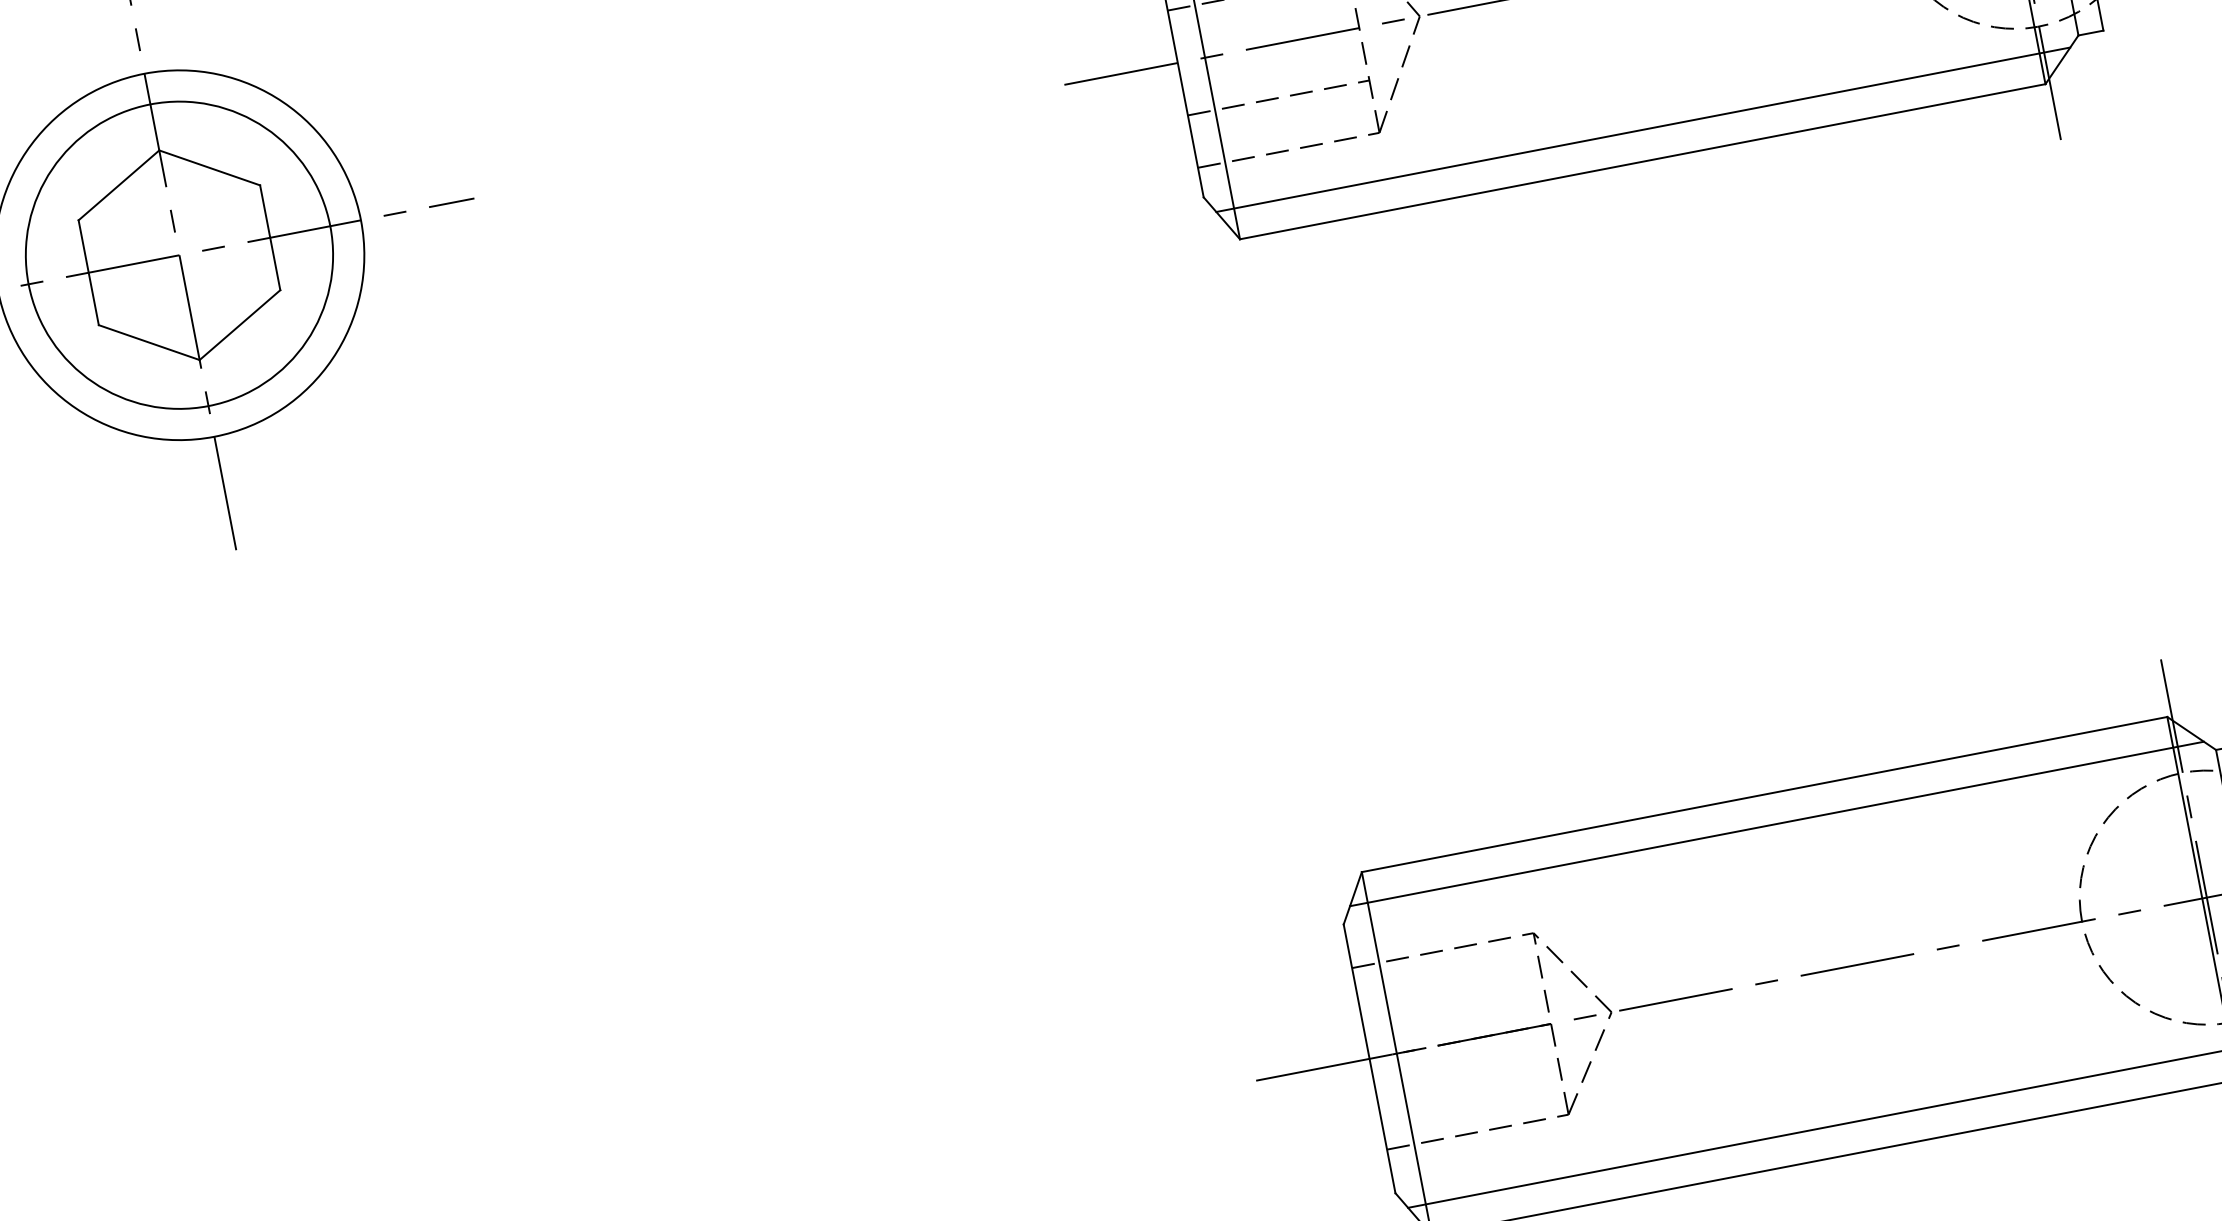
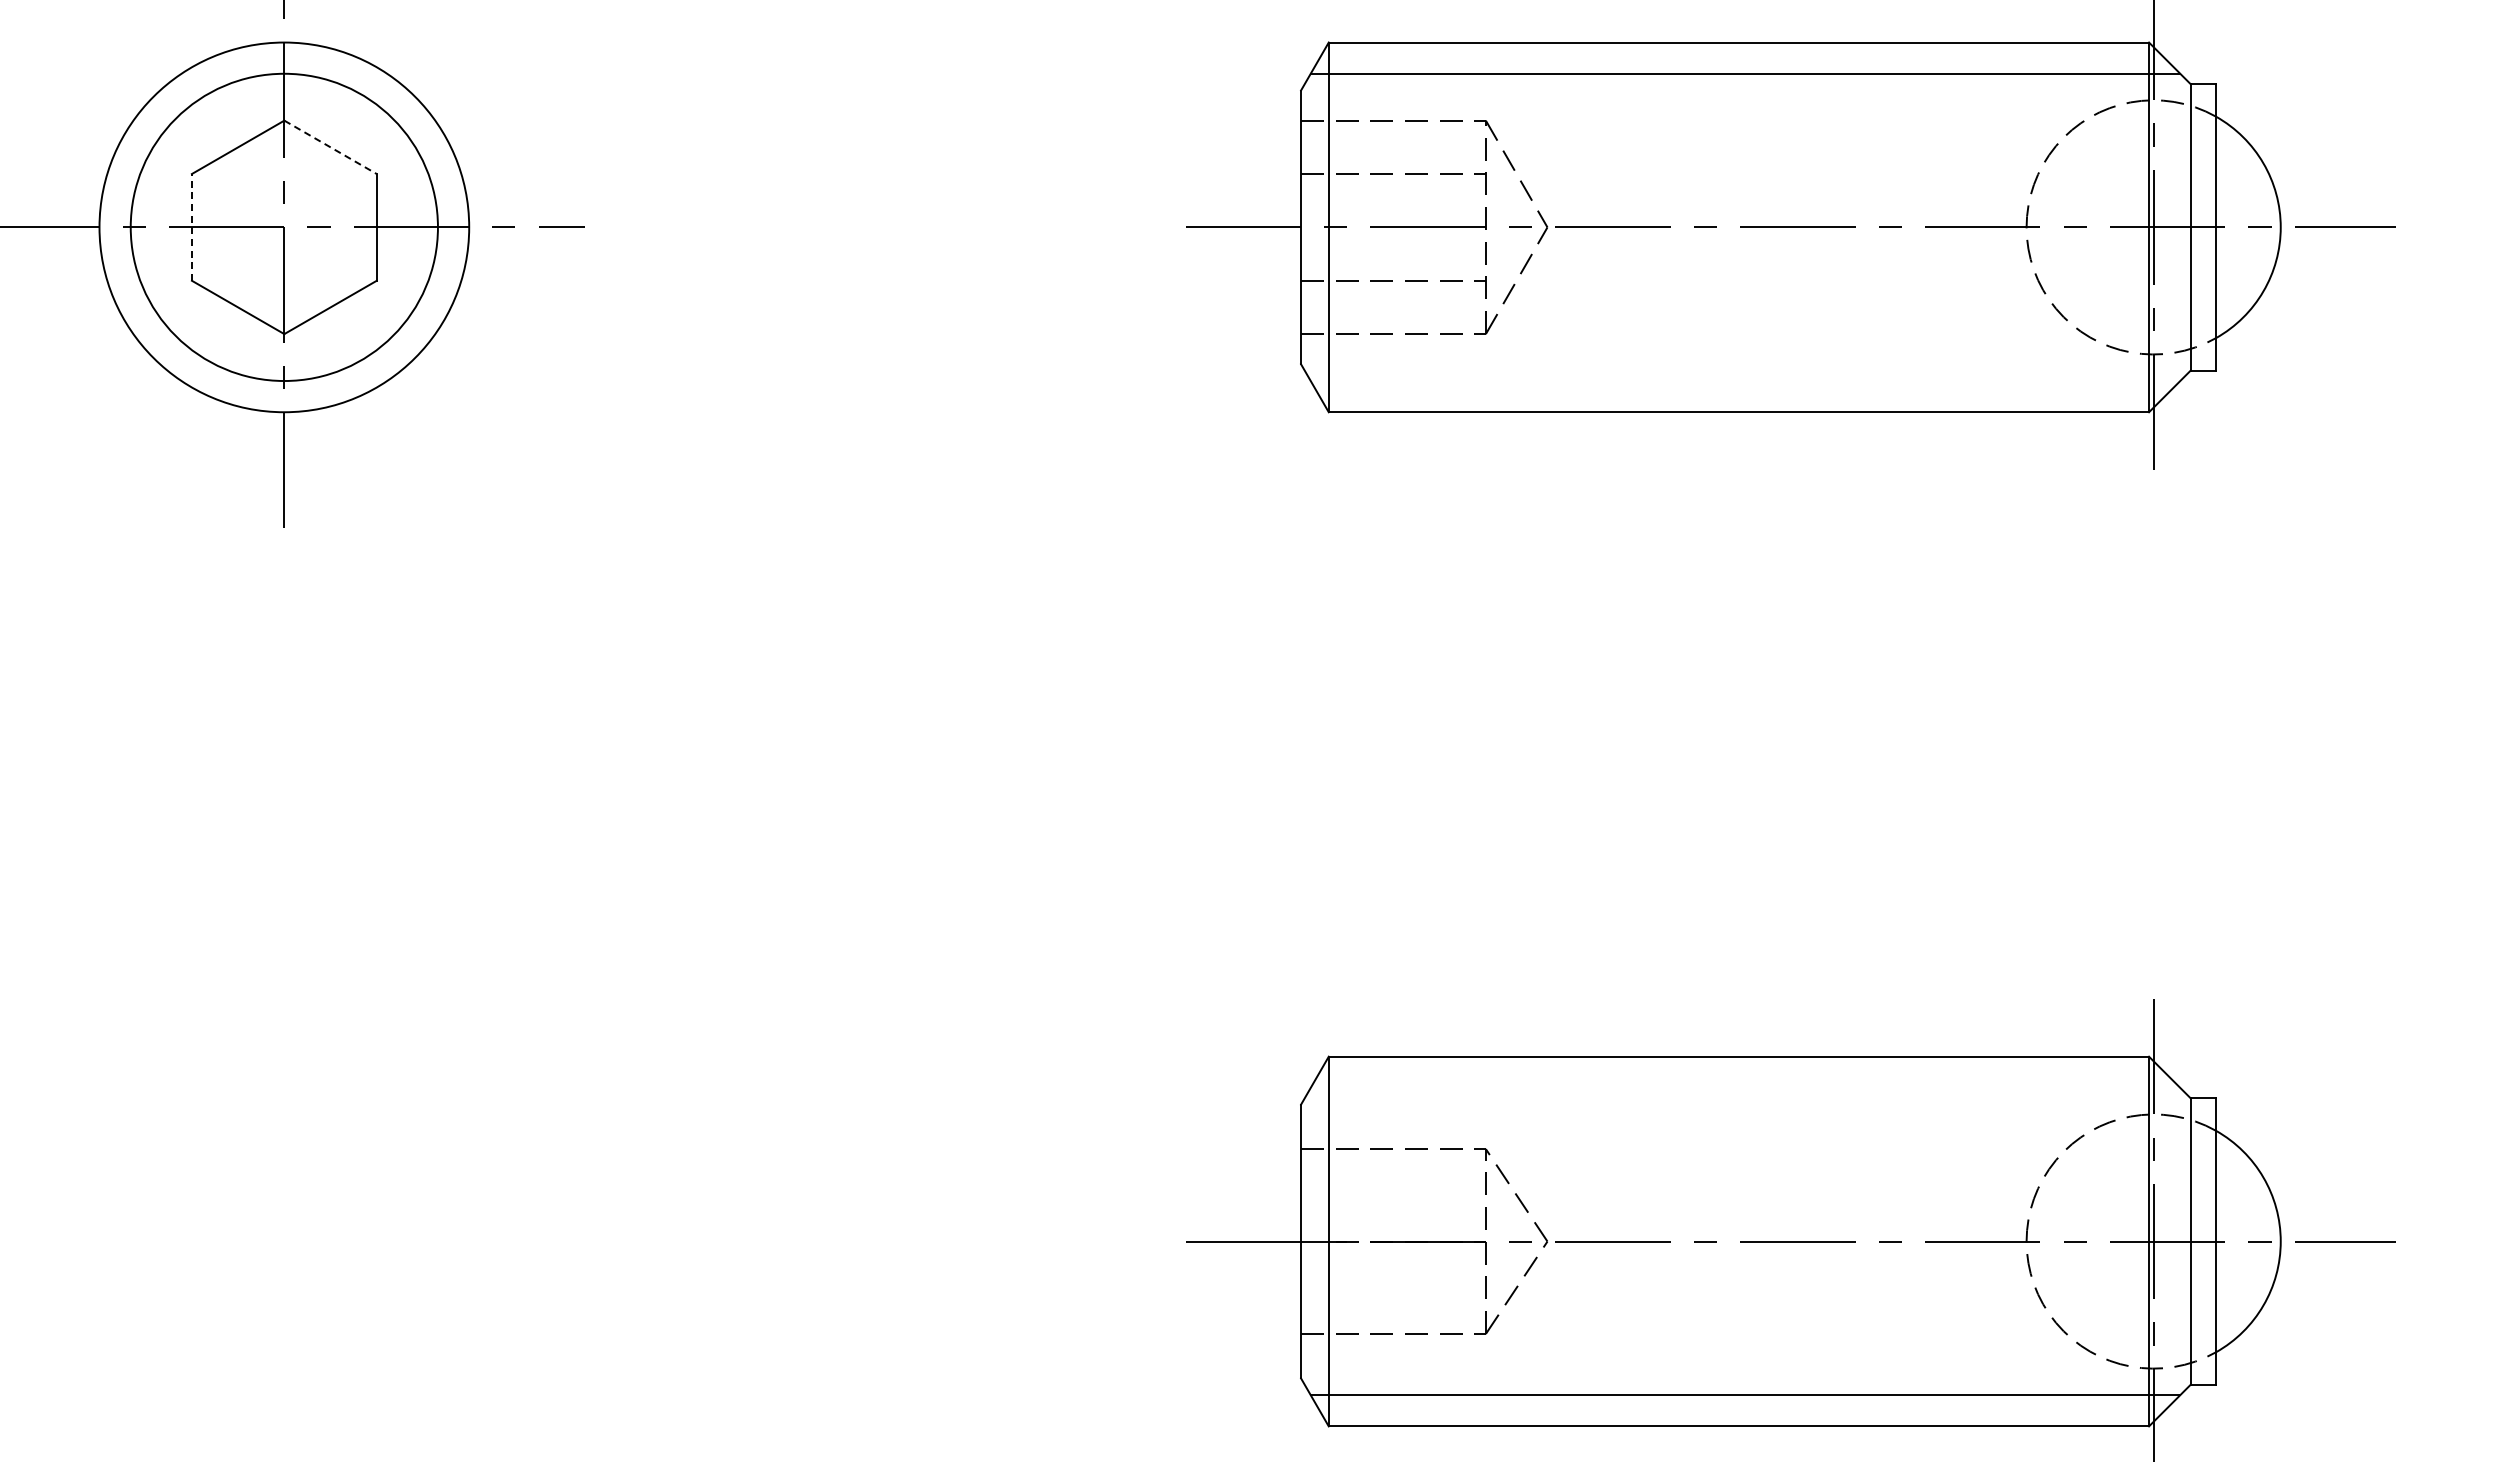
line: (1643, 129) -> (1745, 380), removed
line: (210, 167) -> (331, 147), solid -> dashed
line: (88, 271) -> (191, 226), solid -> dashed
line: (1776, 823) -> (1745, 1087), removed

